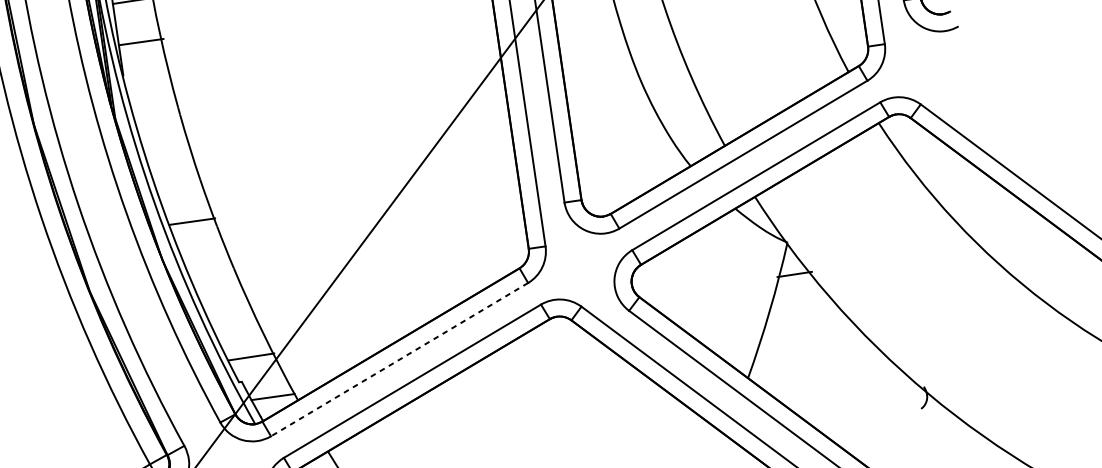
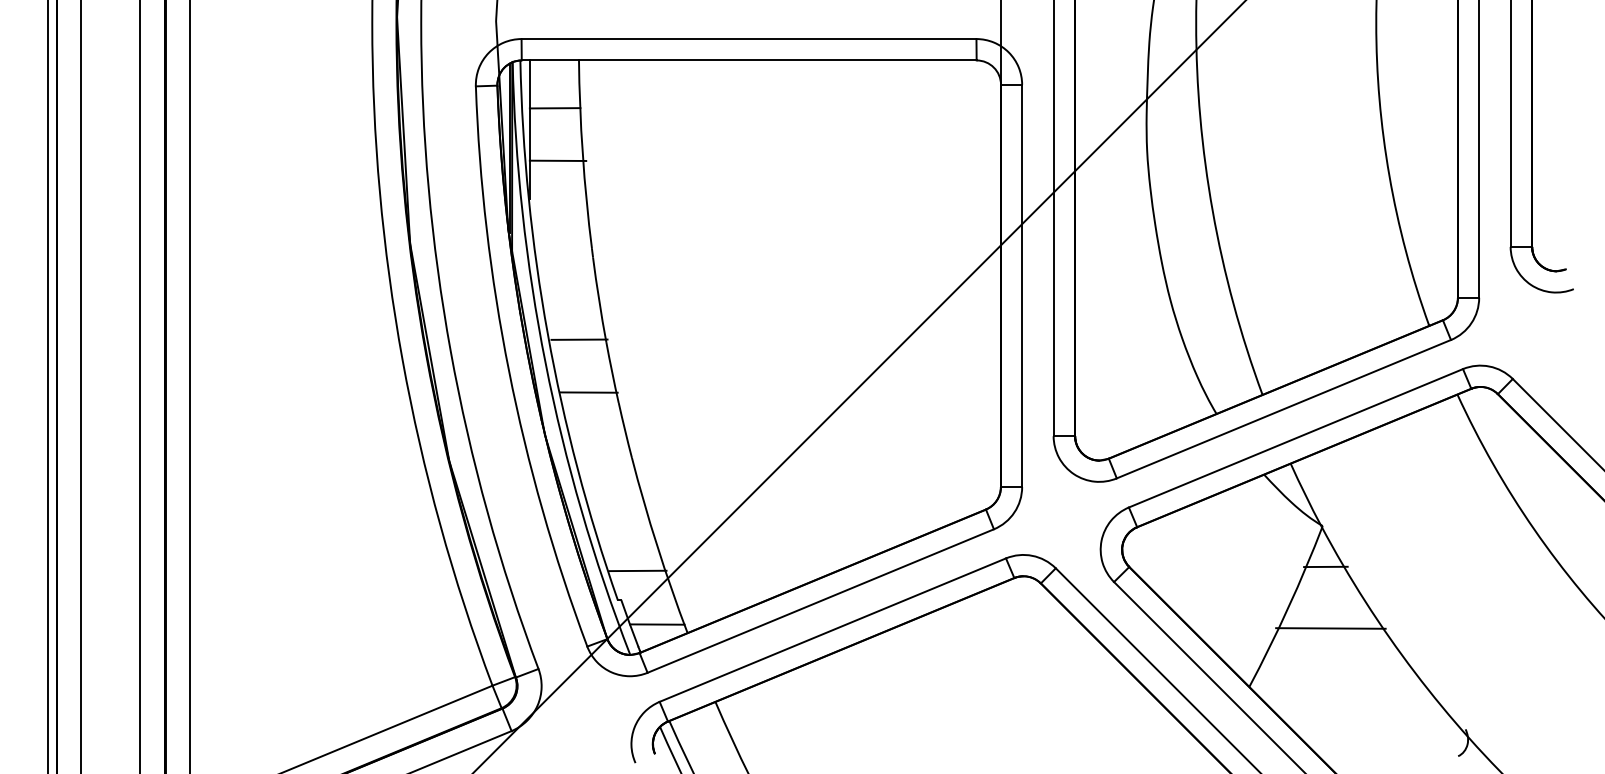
line: (178, 180) -> (579, 339), added
line: (805, 322) -> (1330, 628), added
line: (399, 360) -> (820, 601), dashed -> solid

